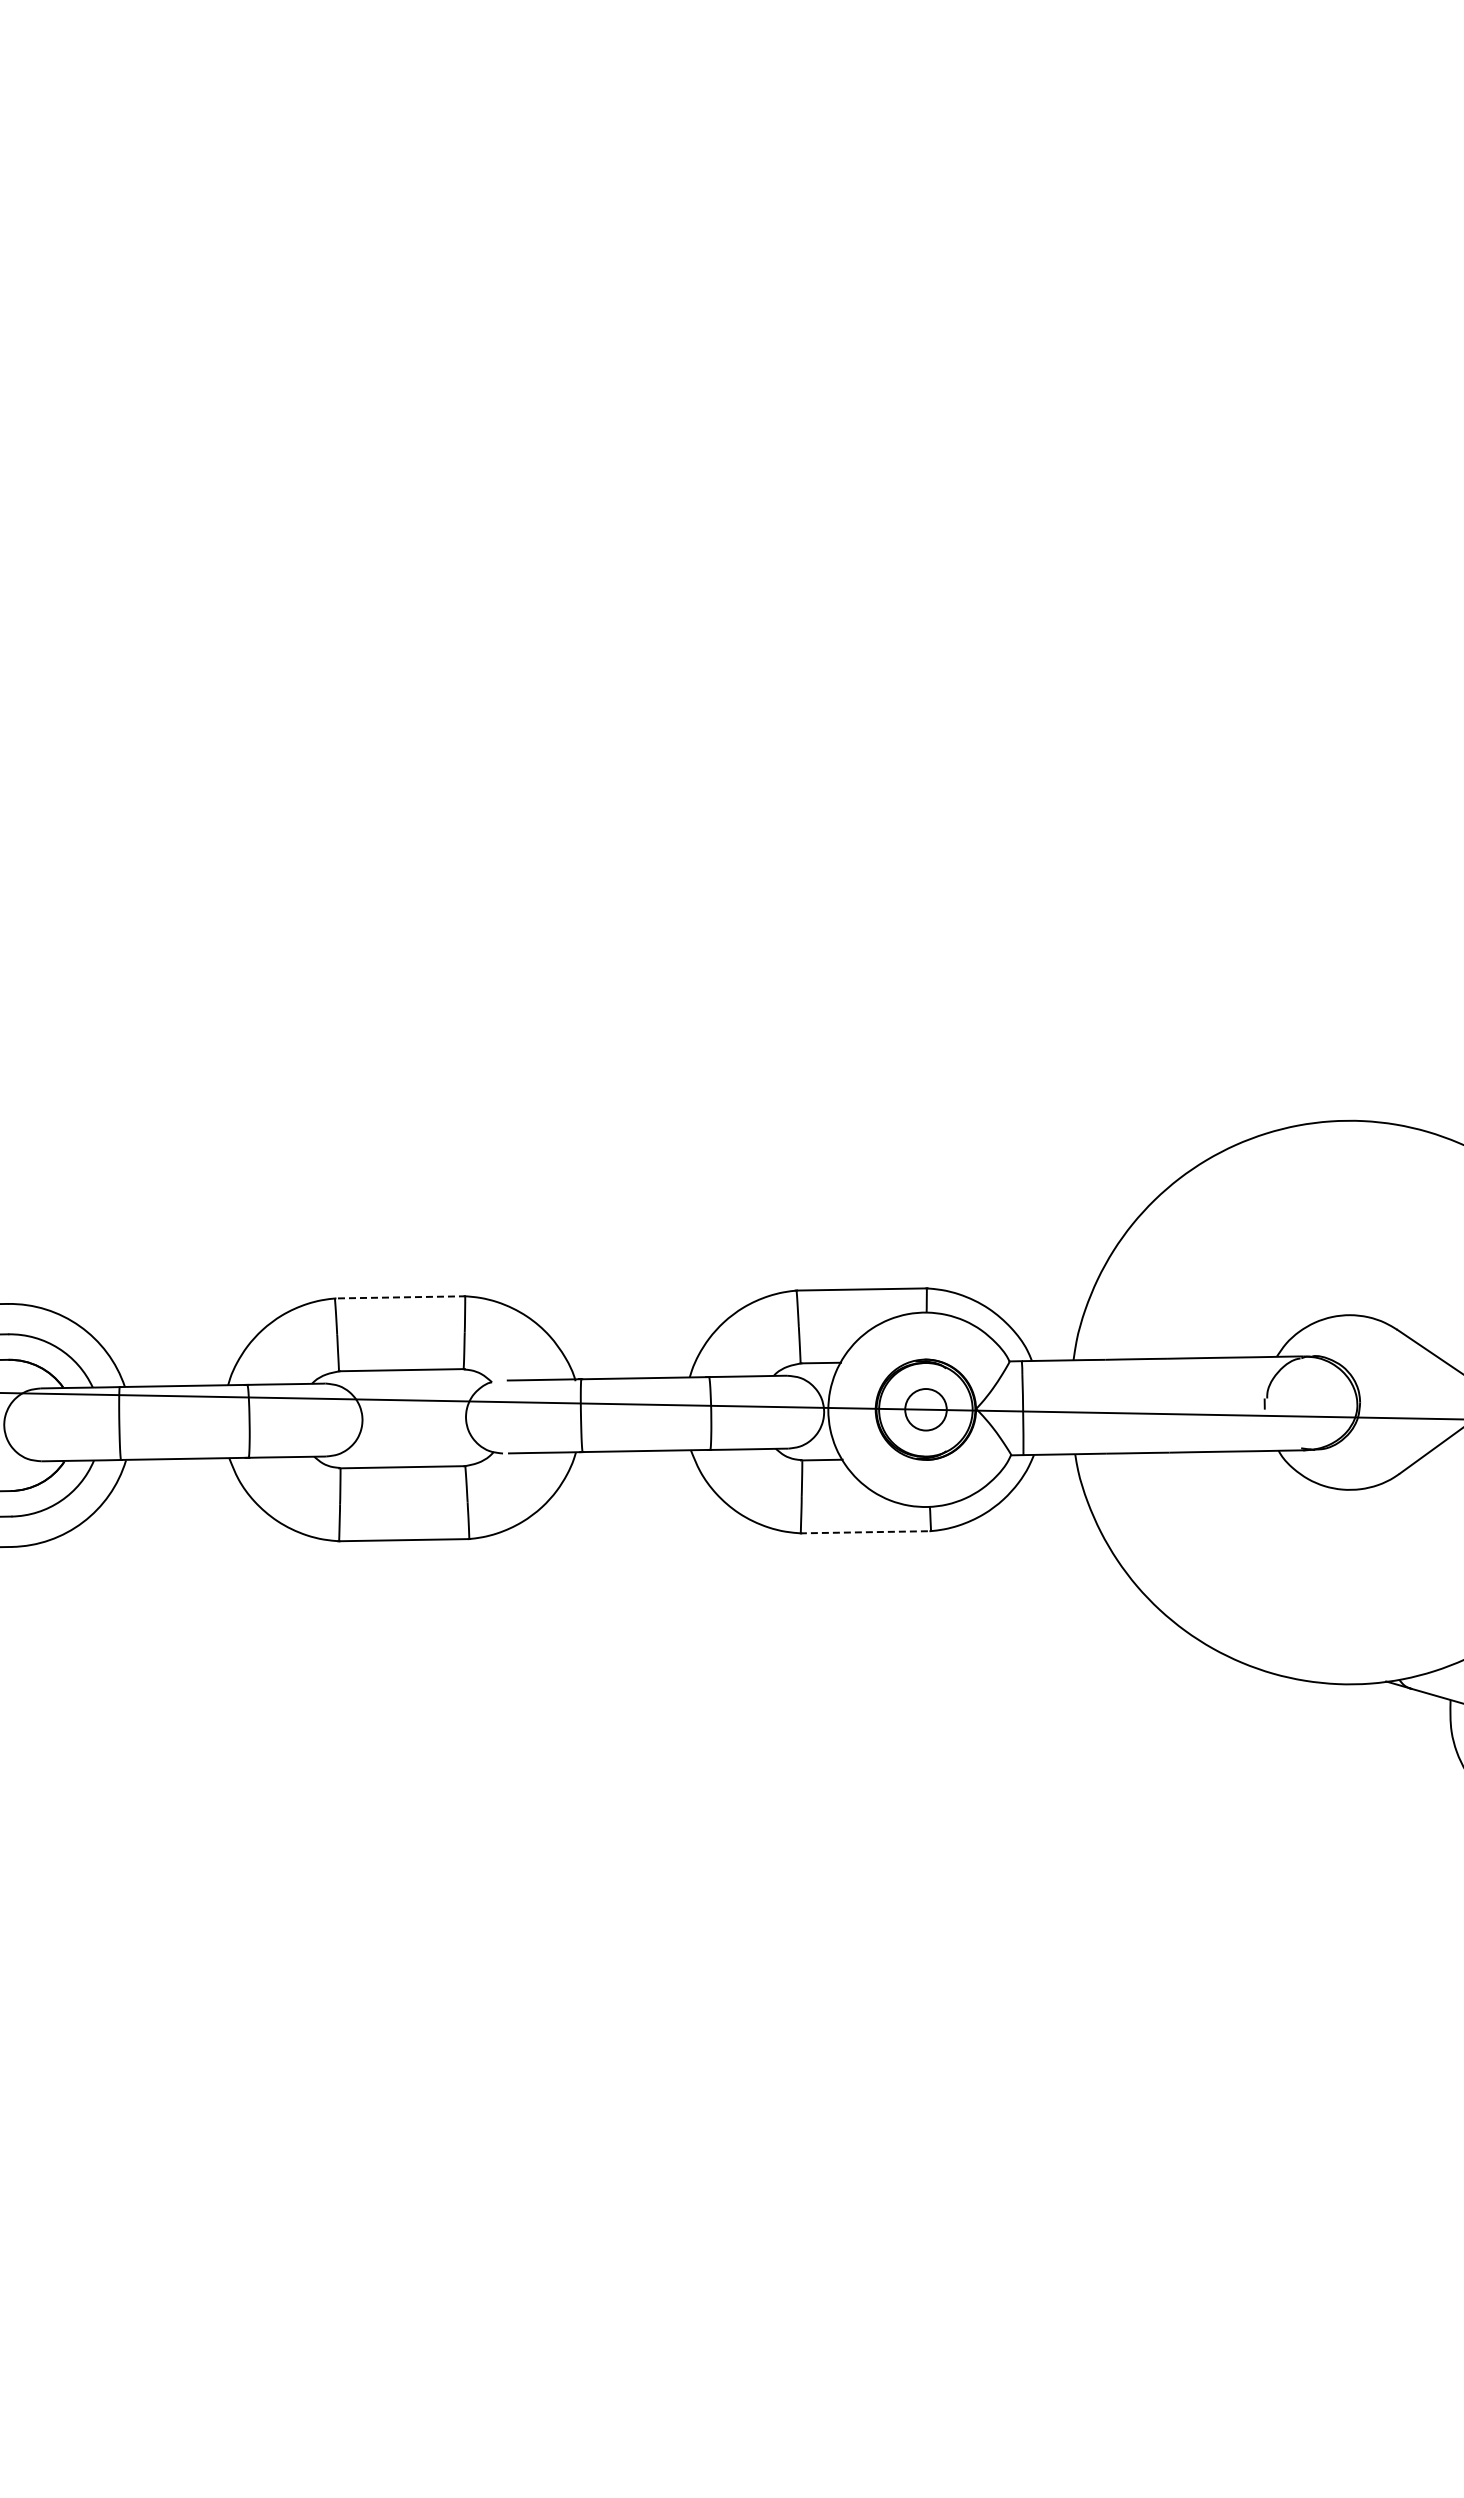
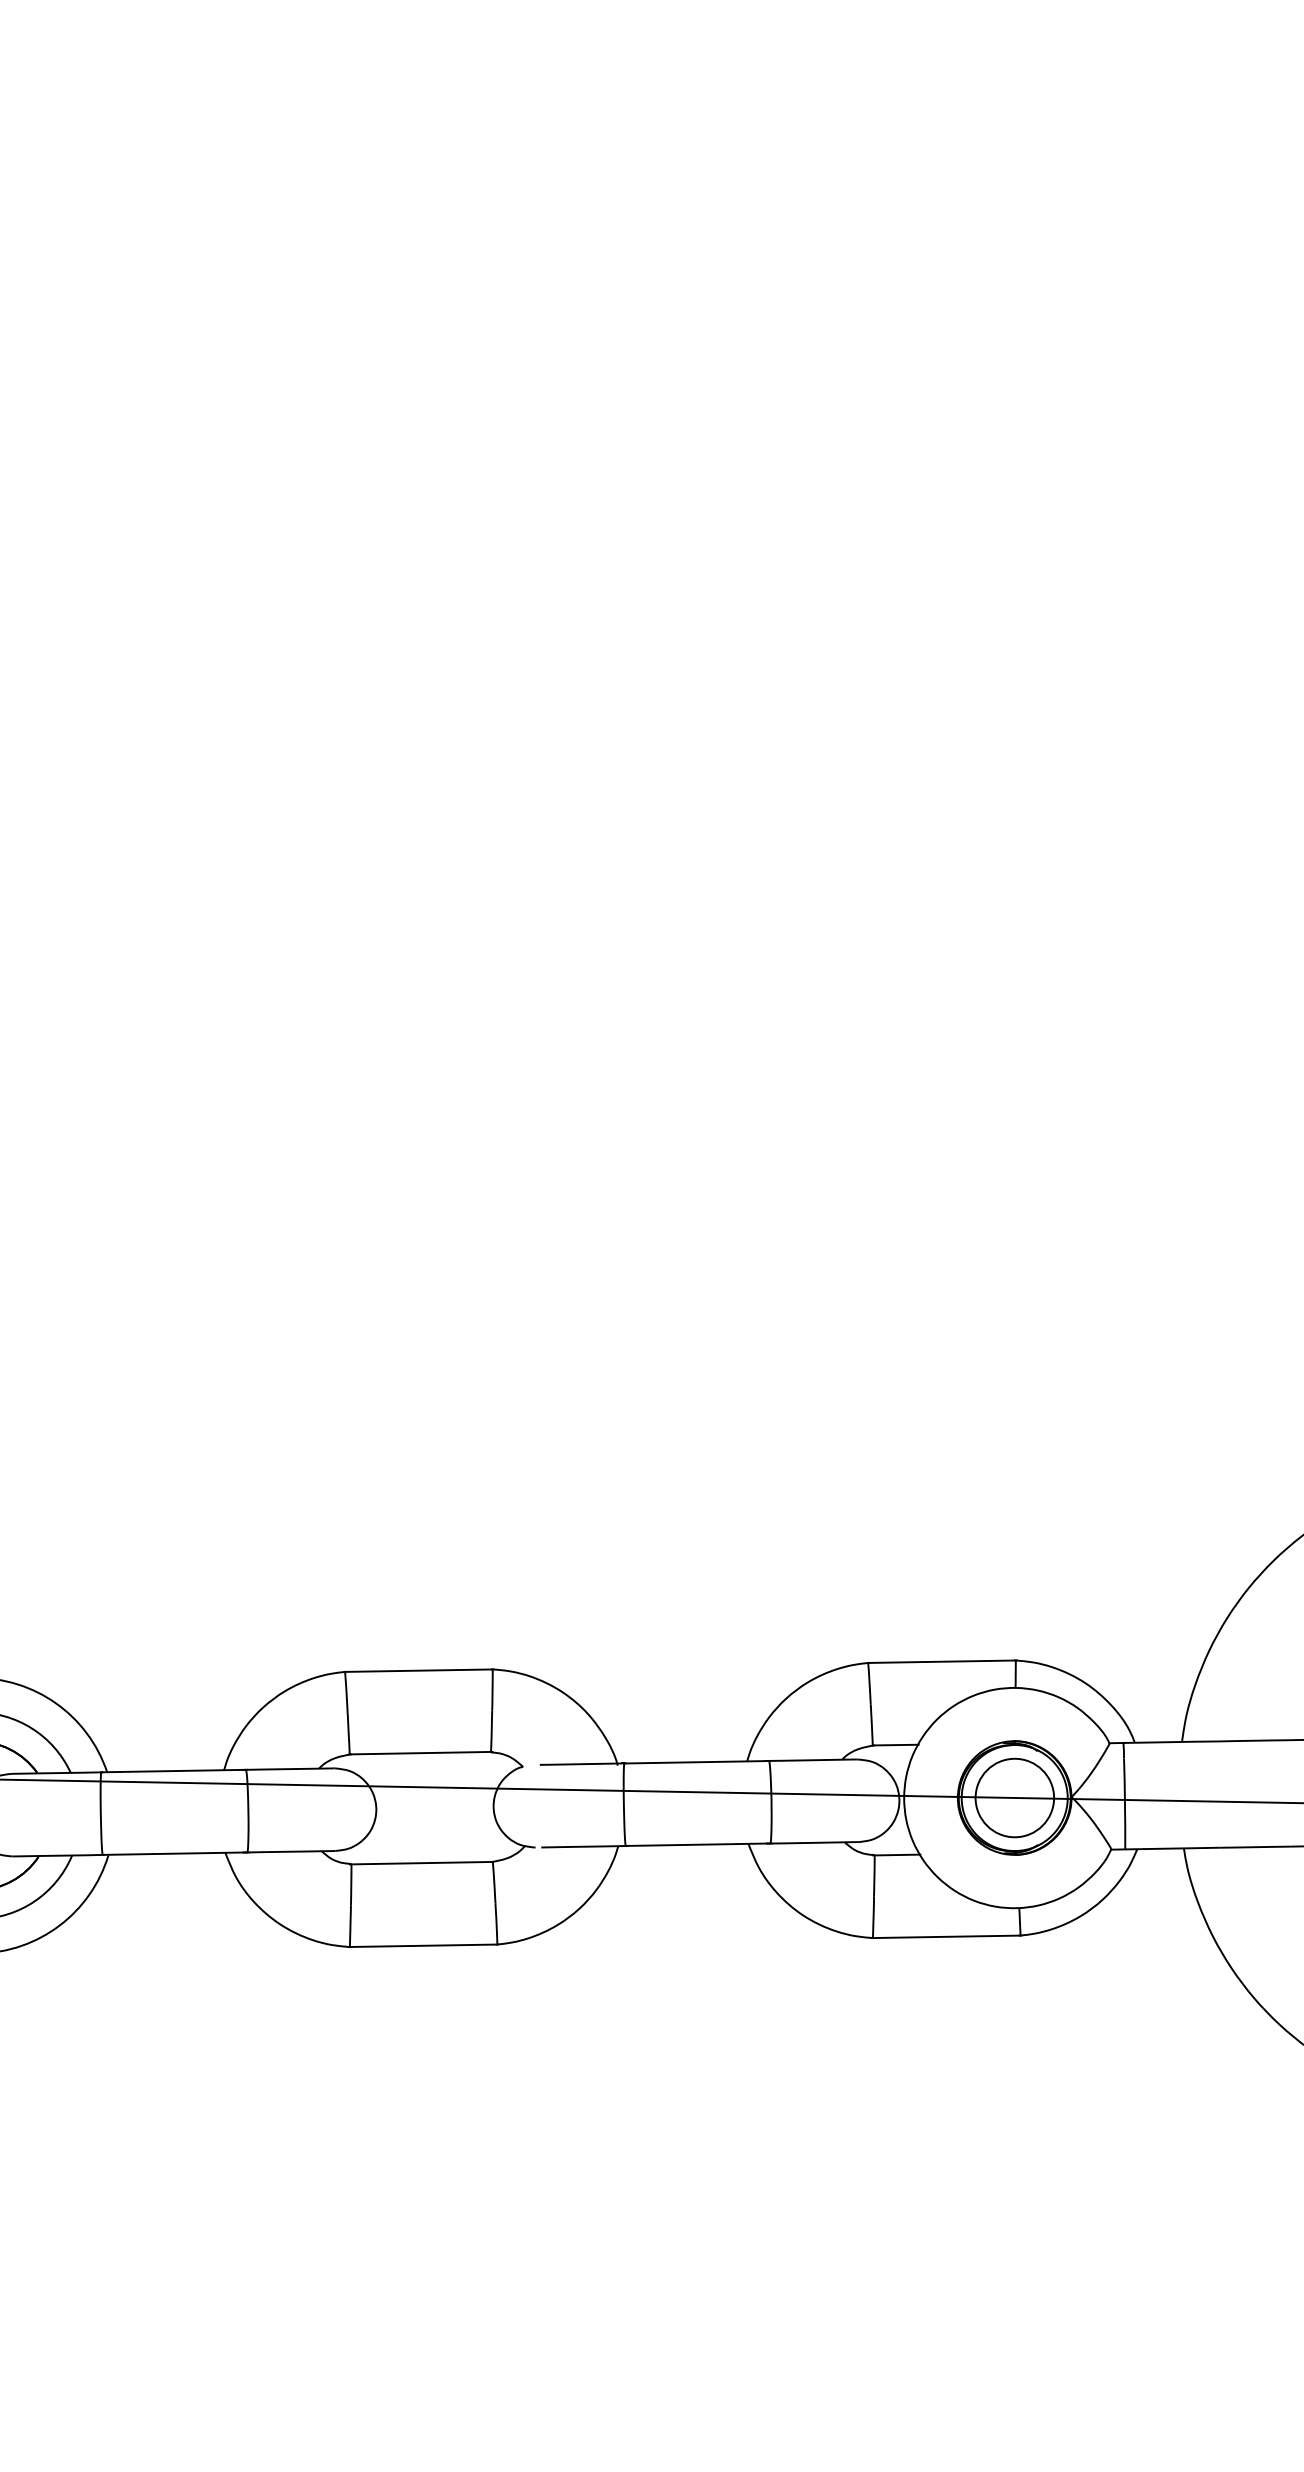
line: (400, 1297) -> (419, 1670), dashed -> solid
circle: (925, 1409) -> (1014, 1797), size x1.67
line: (865, 1532) -> (946, 1937), dashed -> solid

